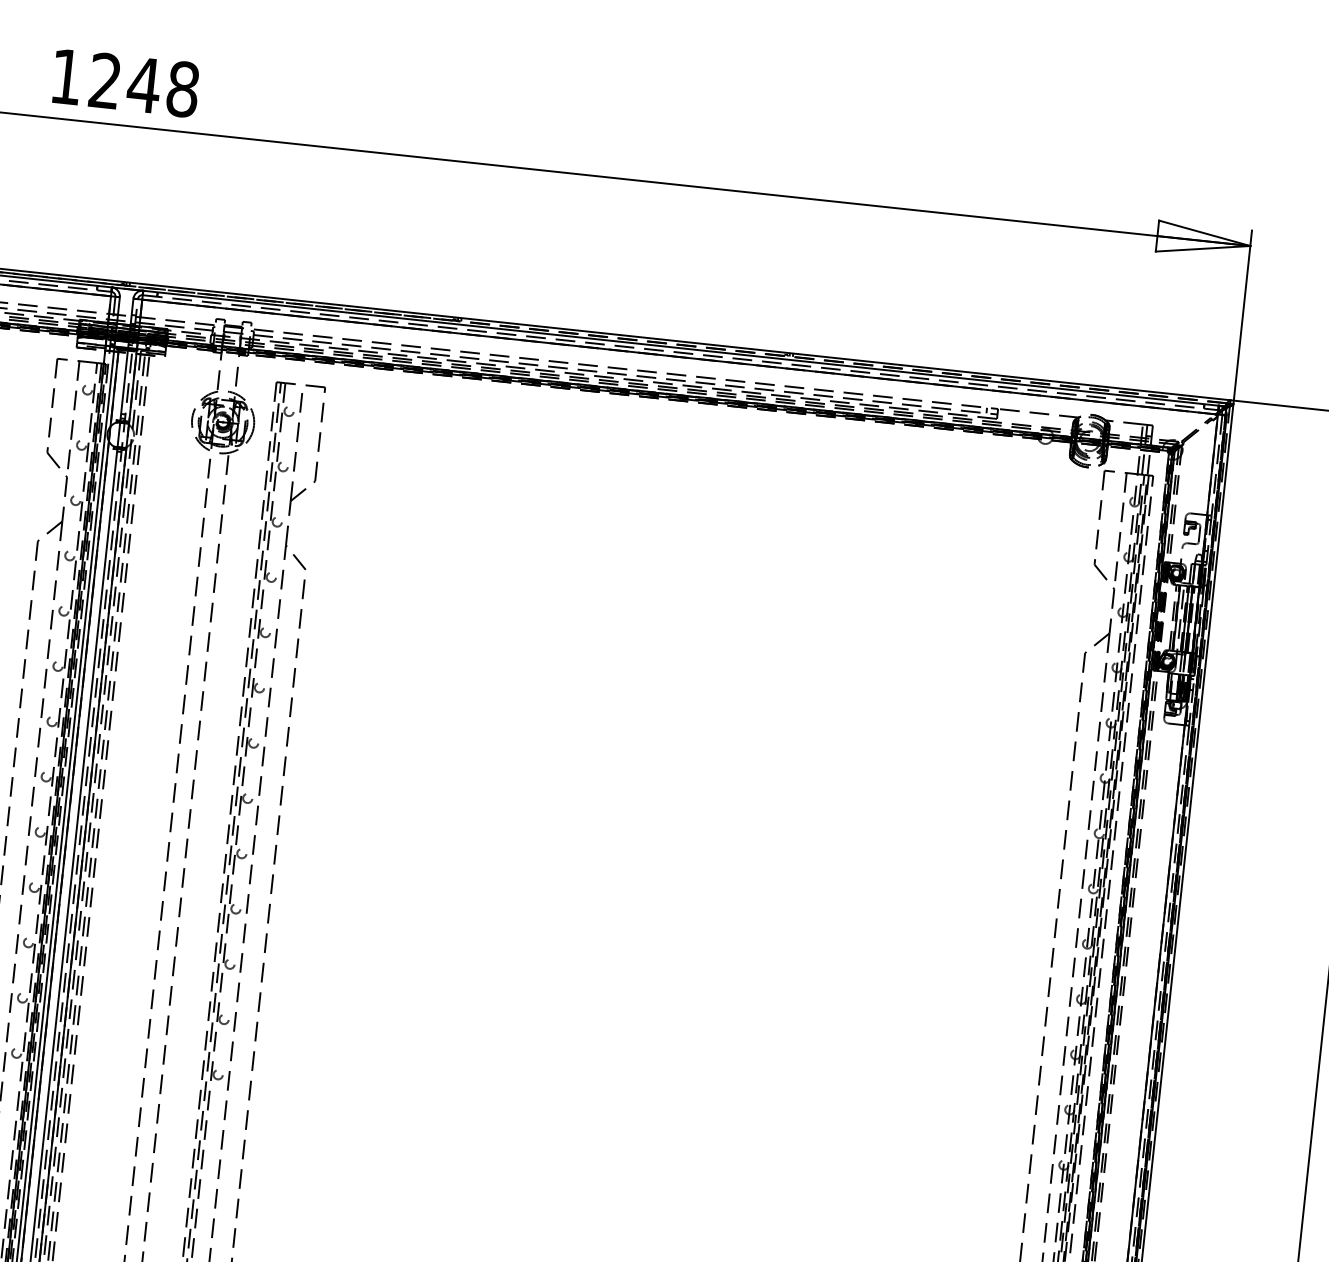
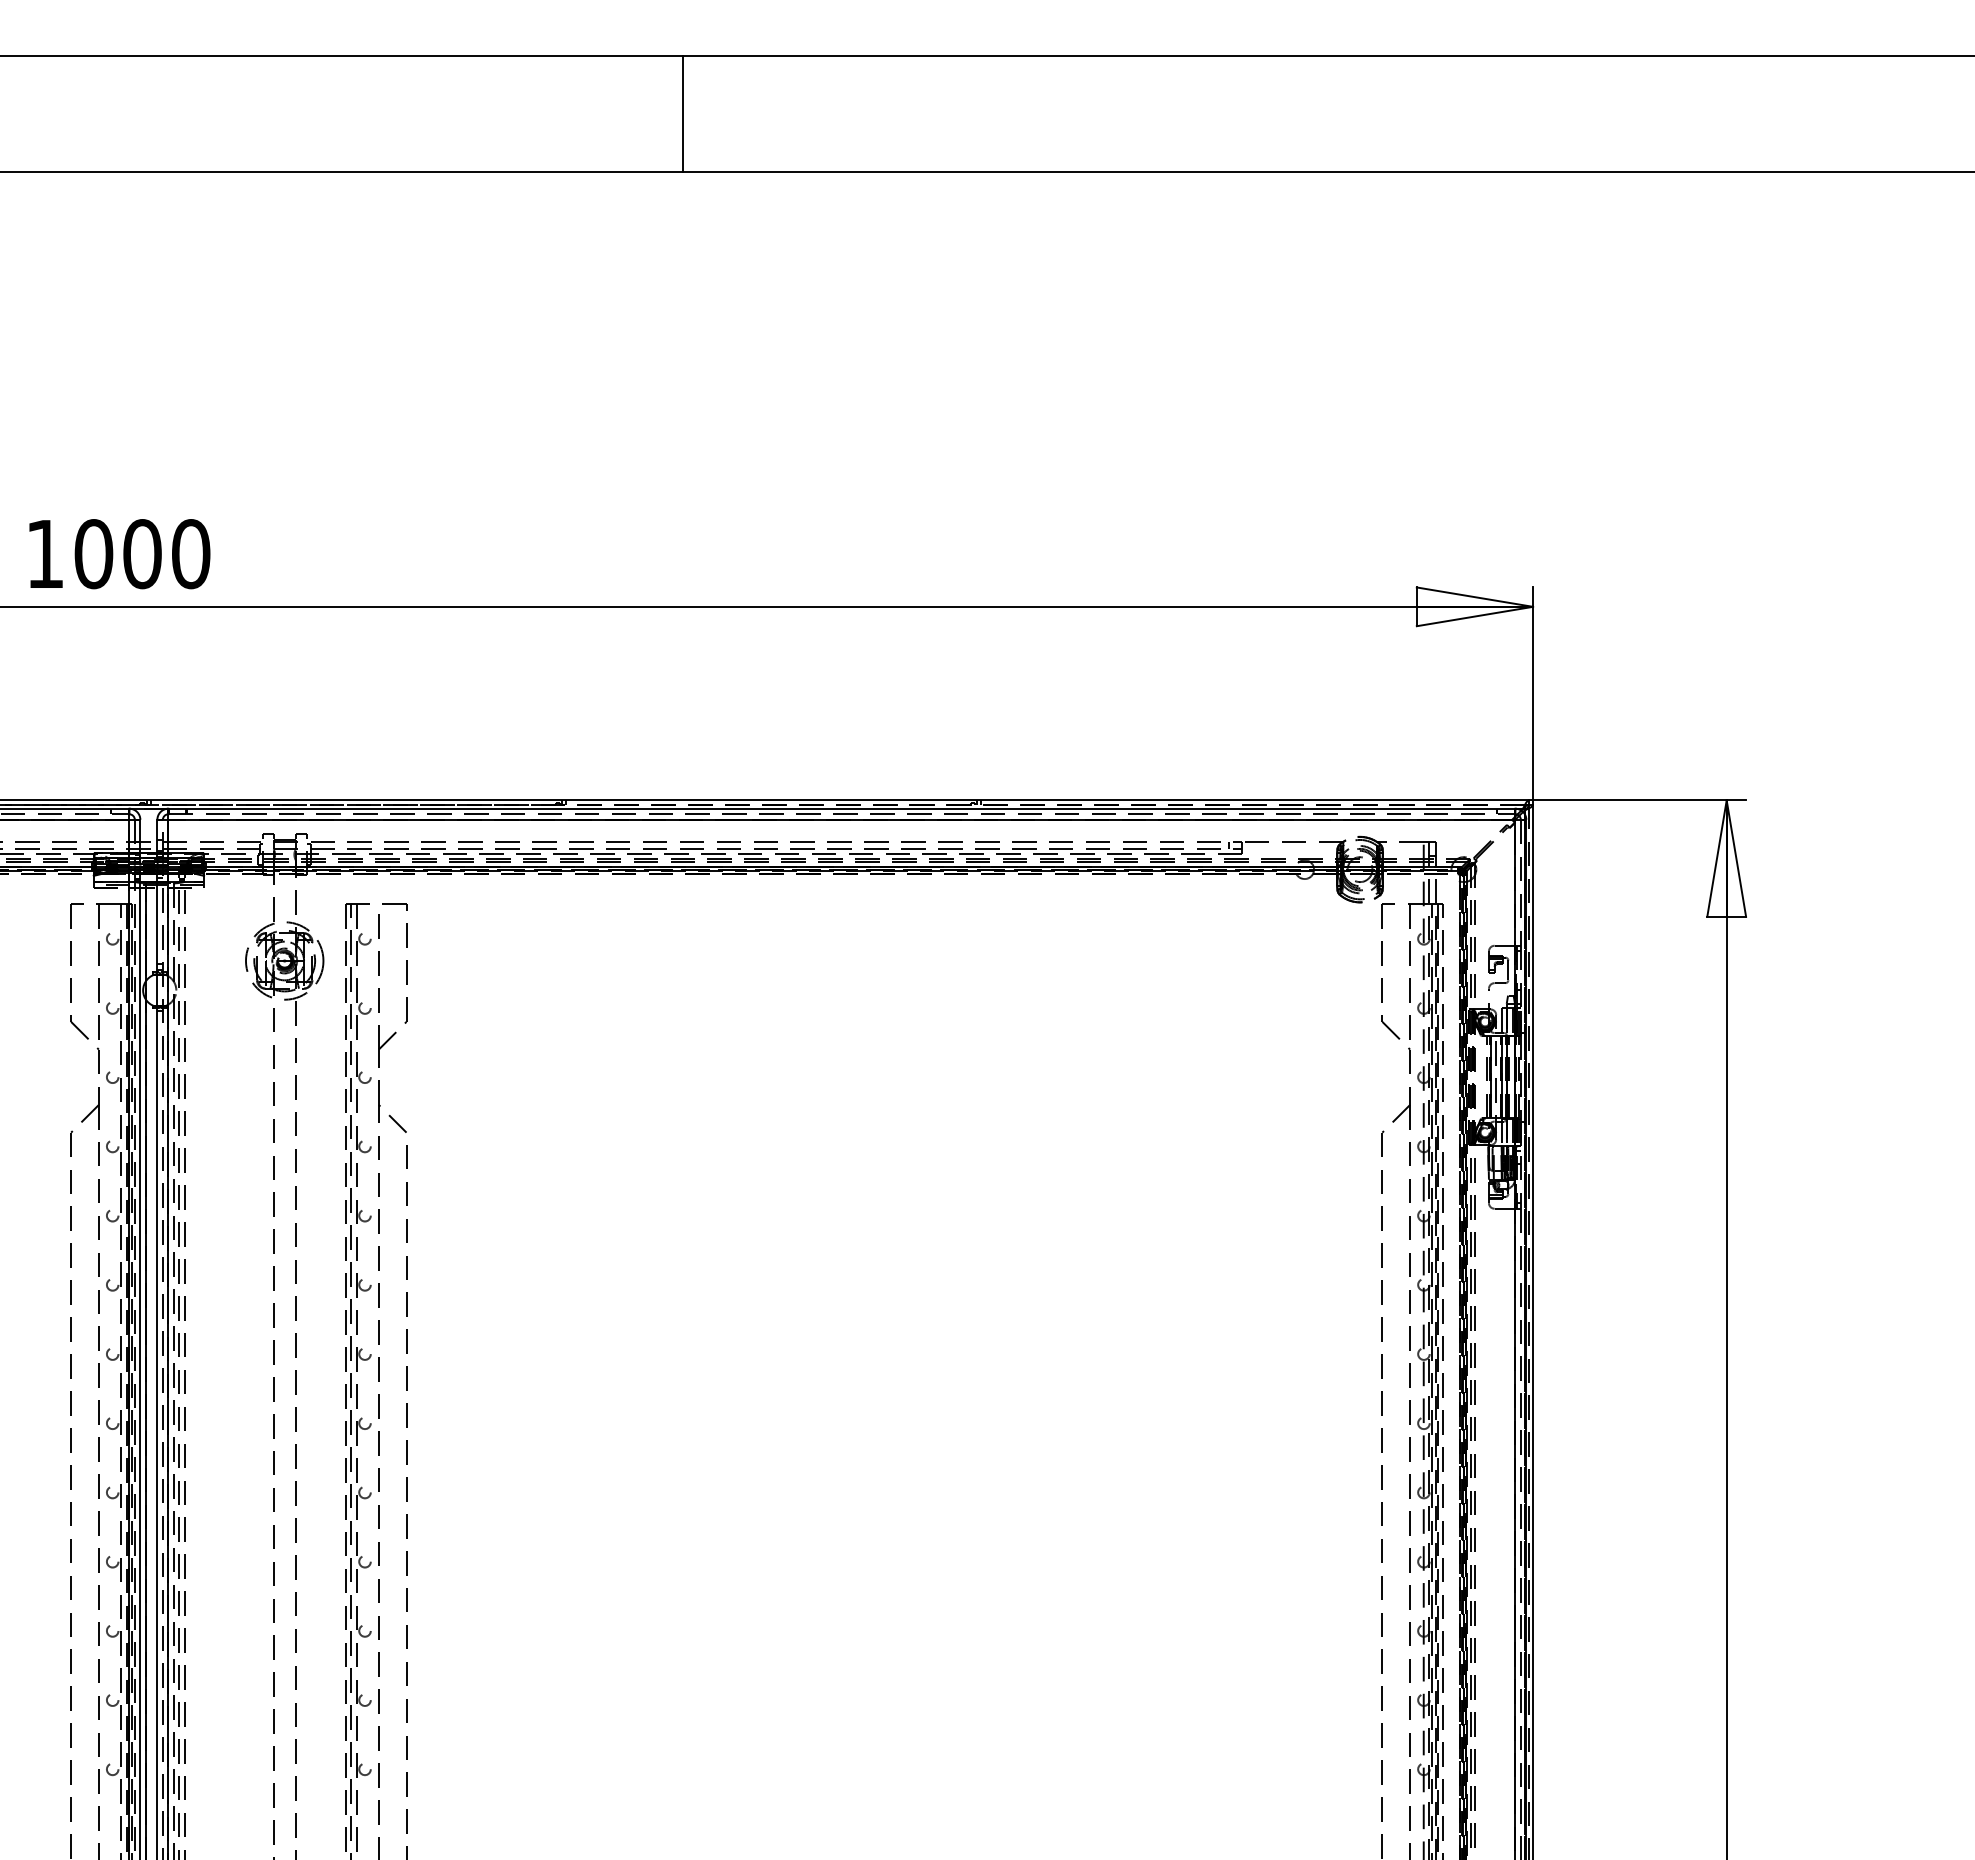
text: (144, 85) -> (142, 554), 1248 -> 1000

